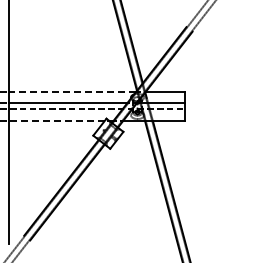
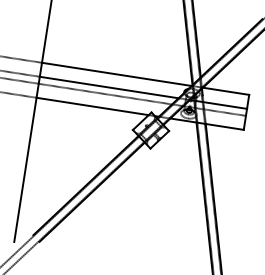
line: (72, 91) -> (116, 74), dashed -> solid
line: (56, 121) -> (92, 106), dashed -> solid

